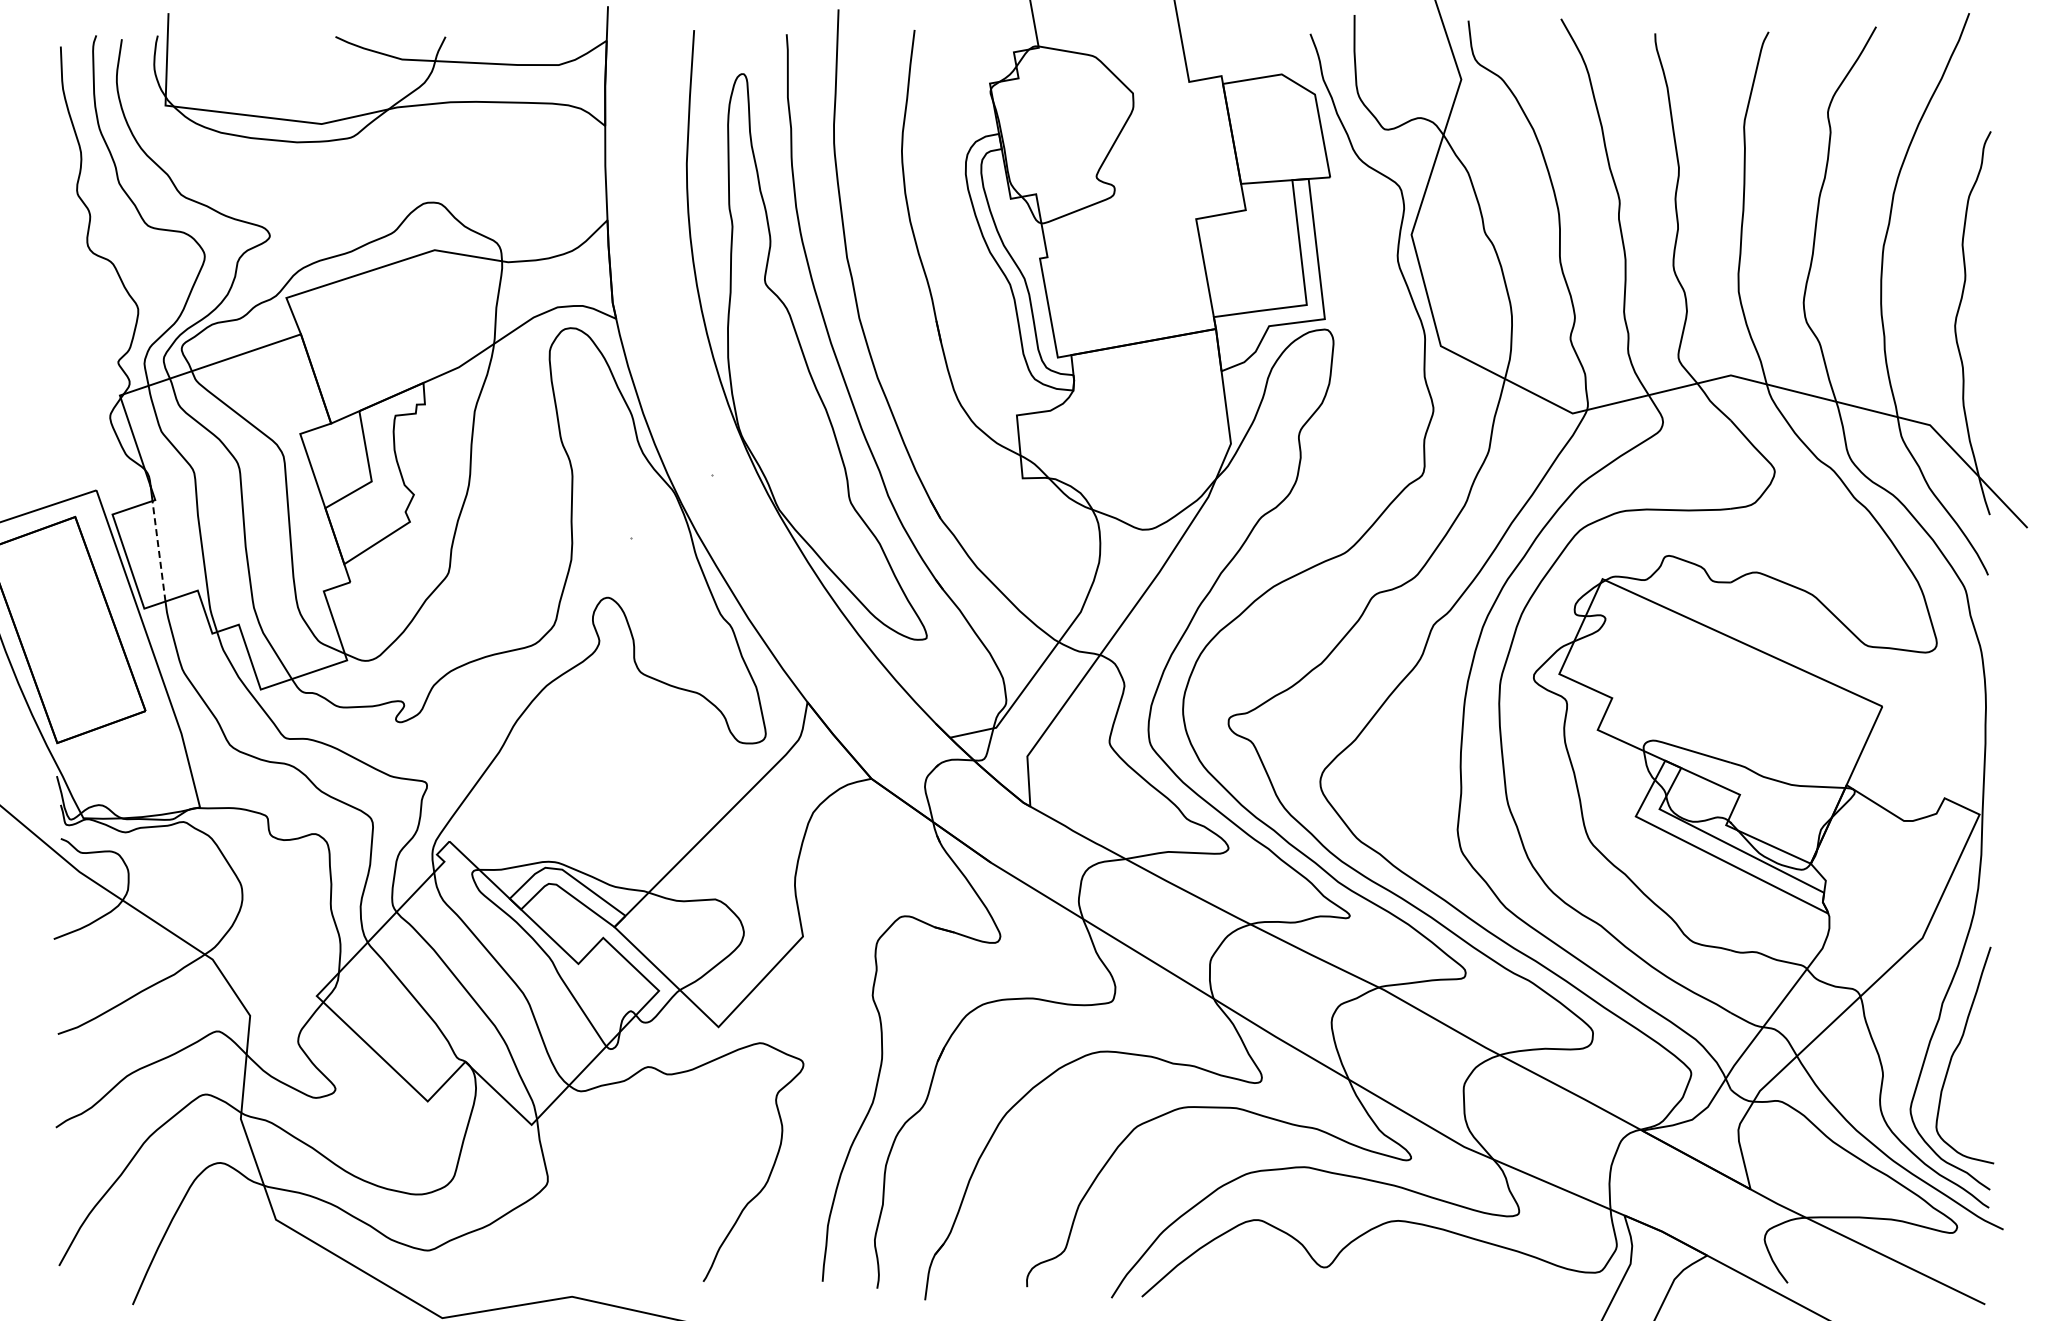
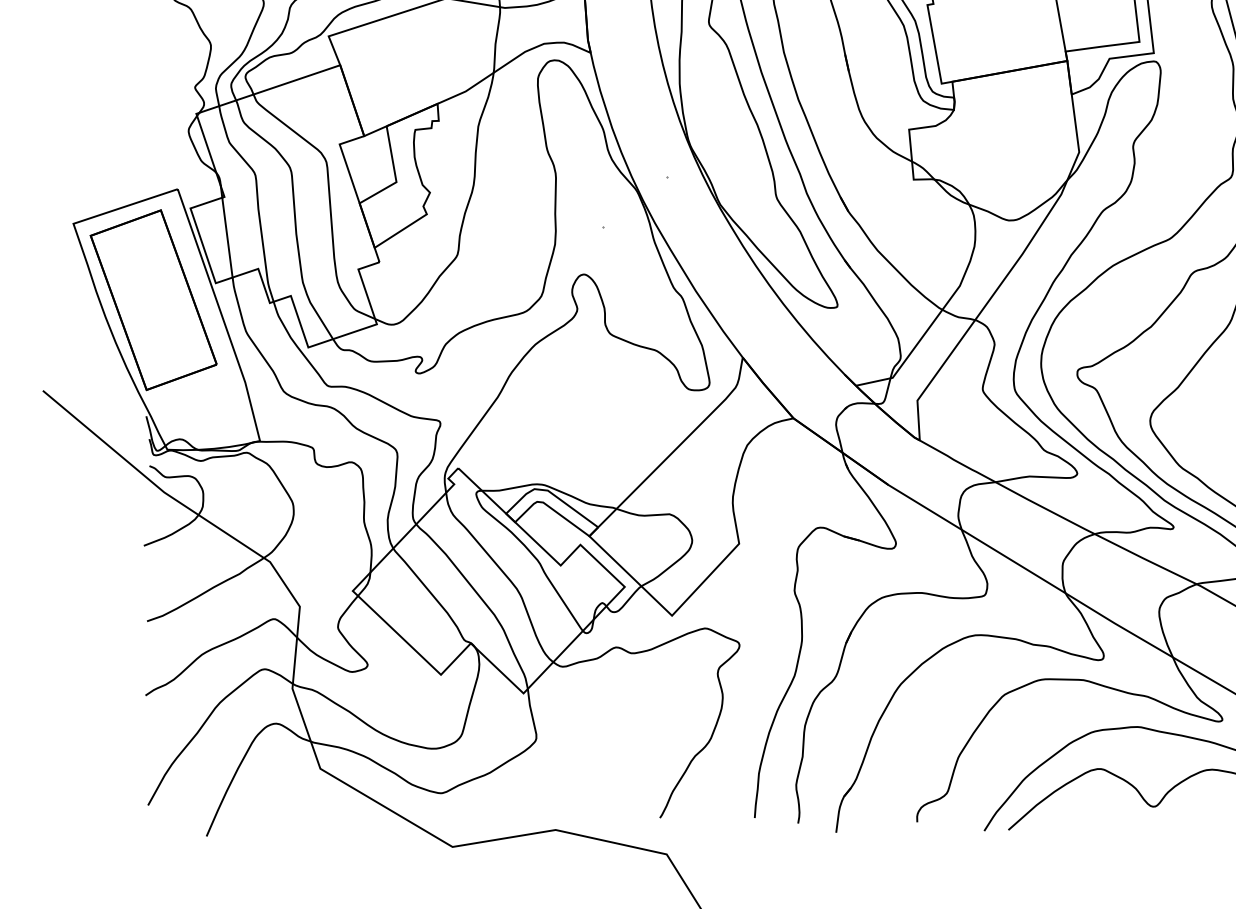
line: (159, 551) -> (227, 237), dashed -> solid

